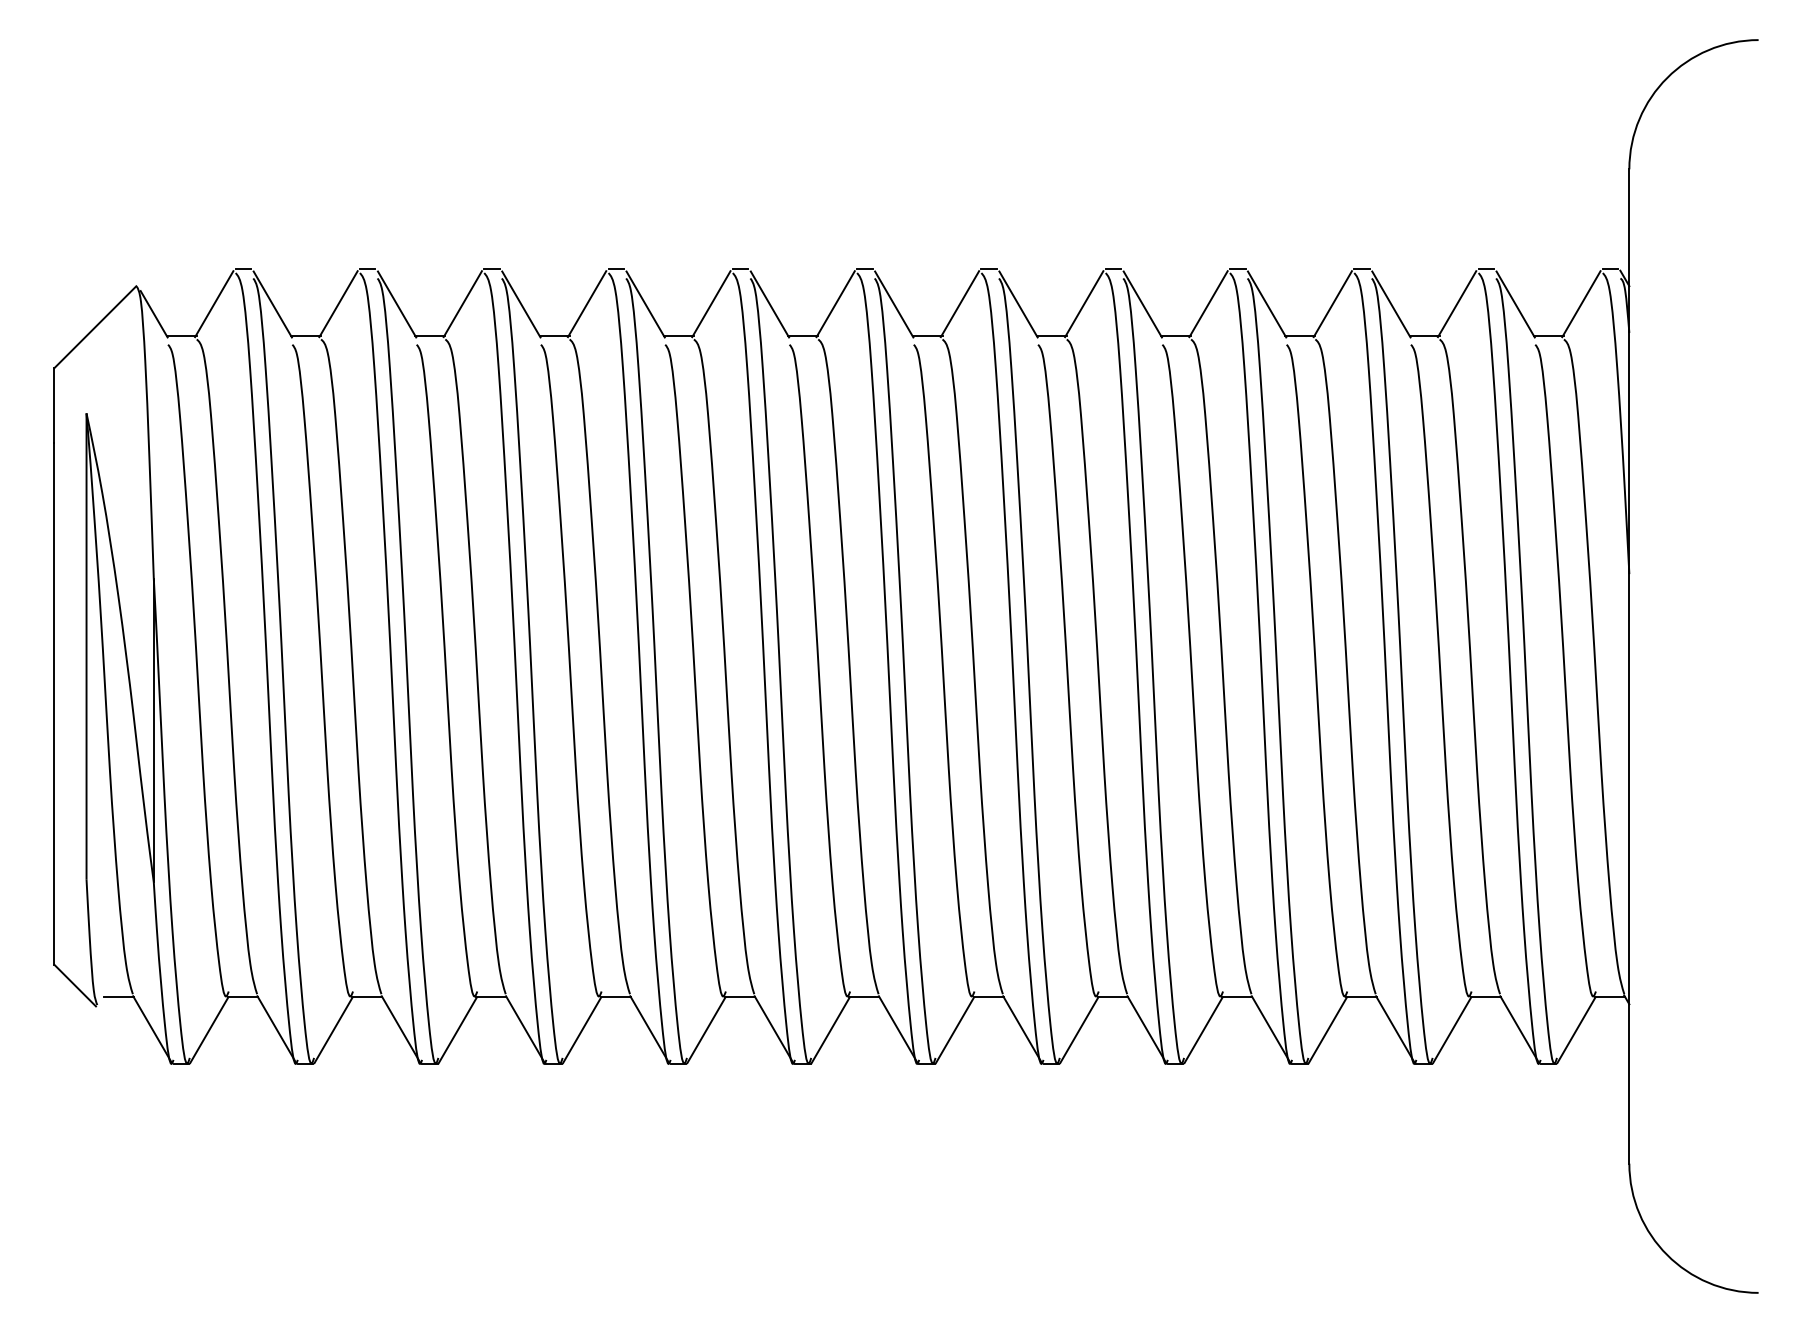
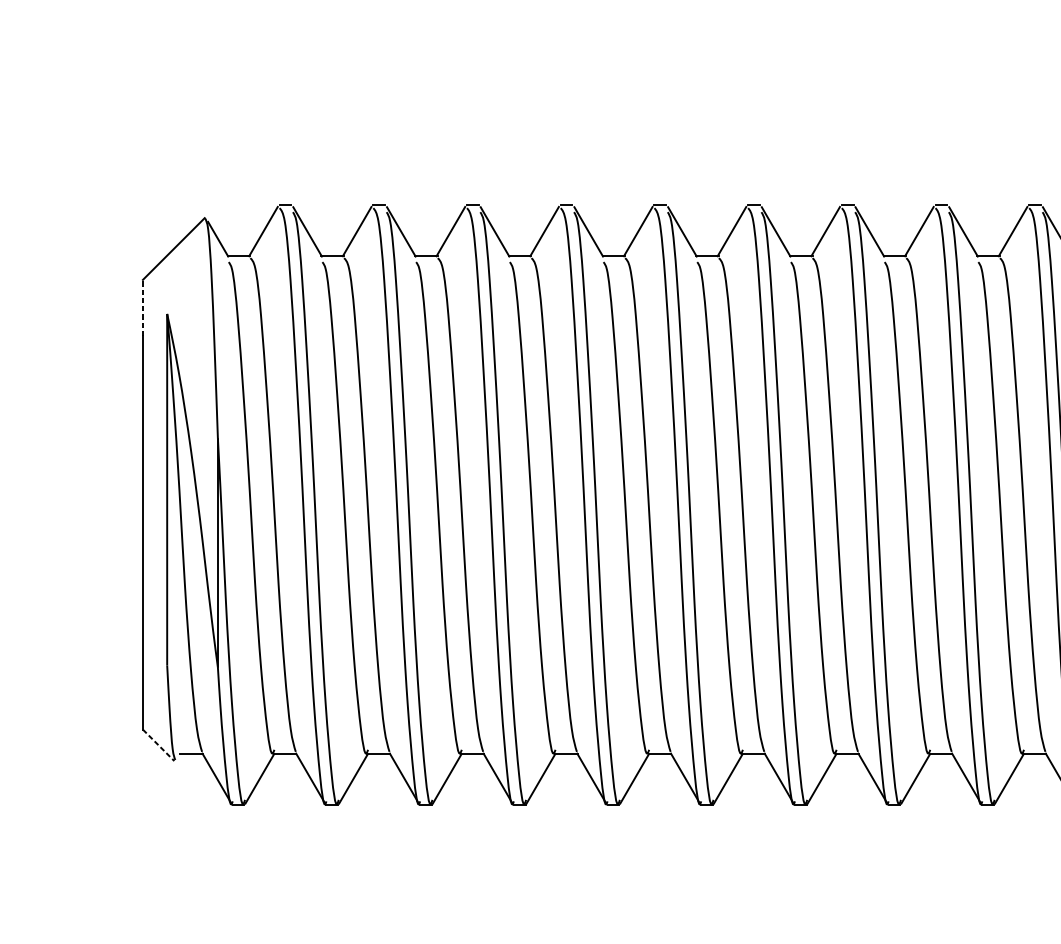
line: (54, 405) -> (143, 308), solid -> dashed
line: (75, 985) -> (158, 745), solid -> dashed

